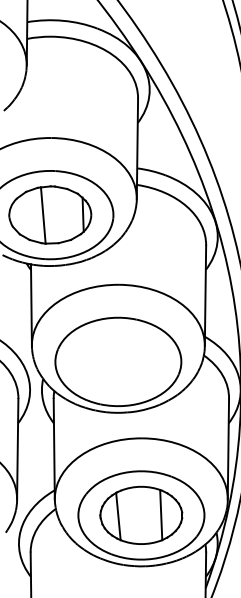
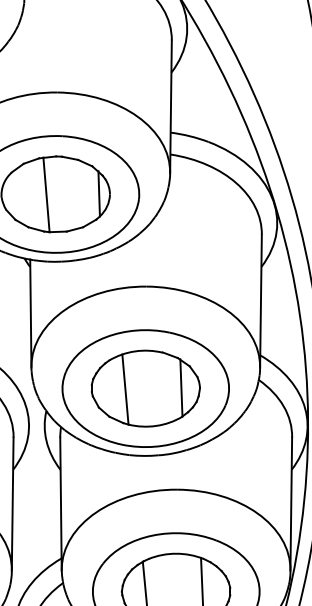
part: (118, 361) -> (145, 388), added

